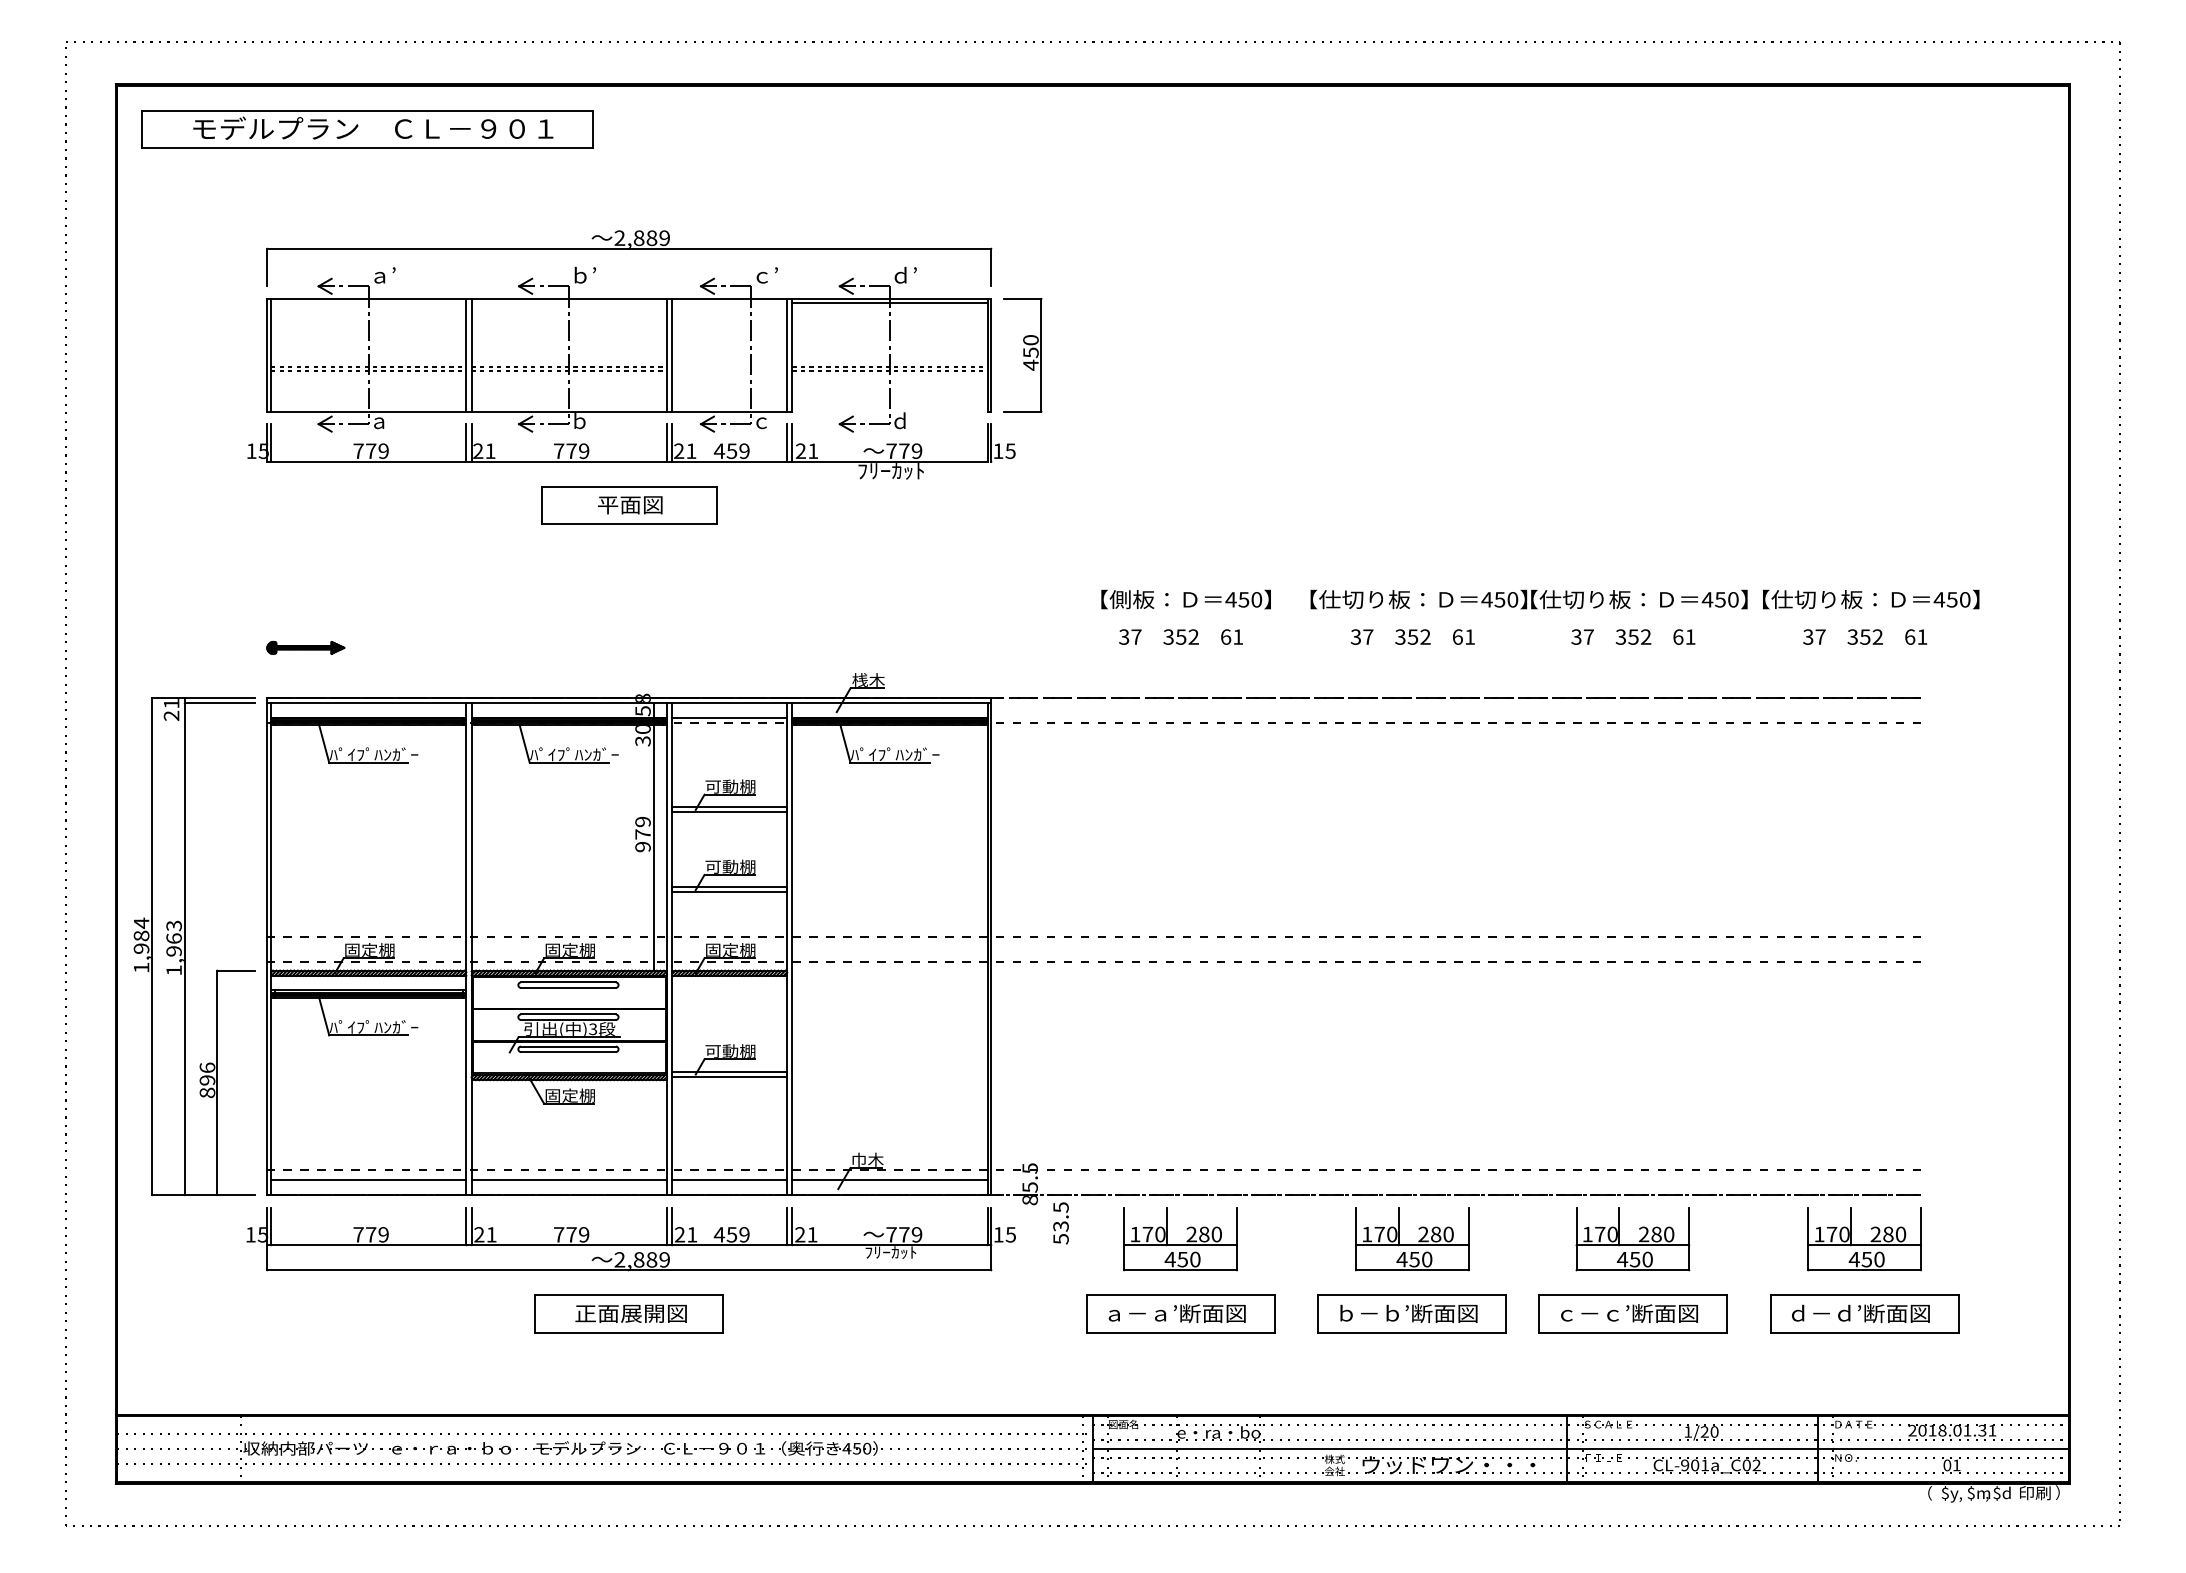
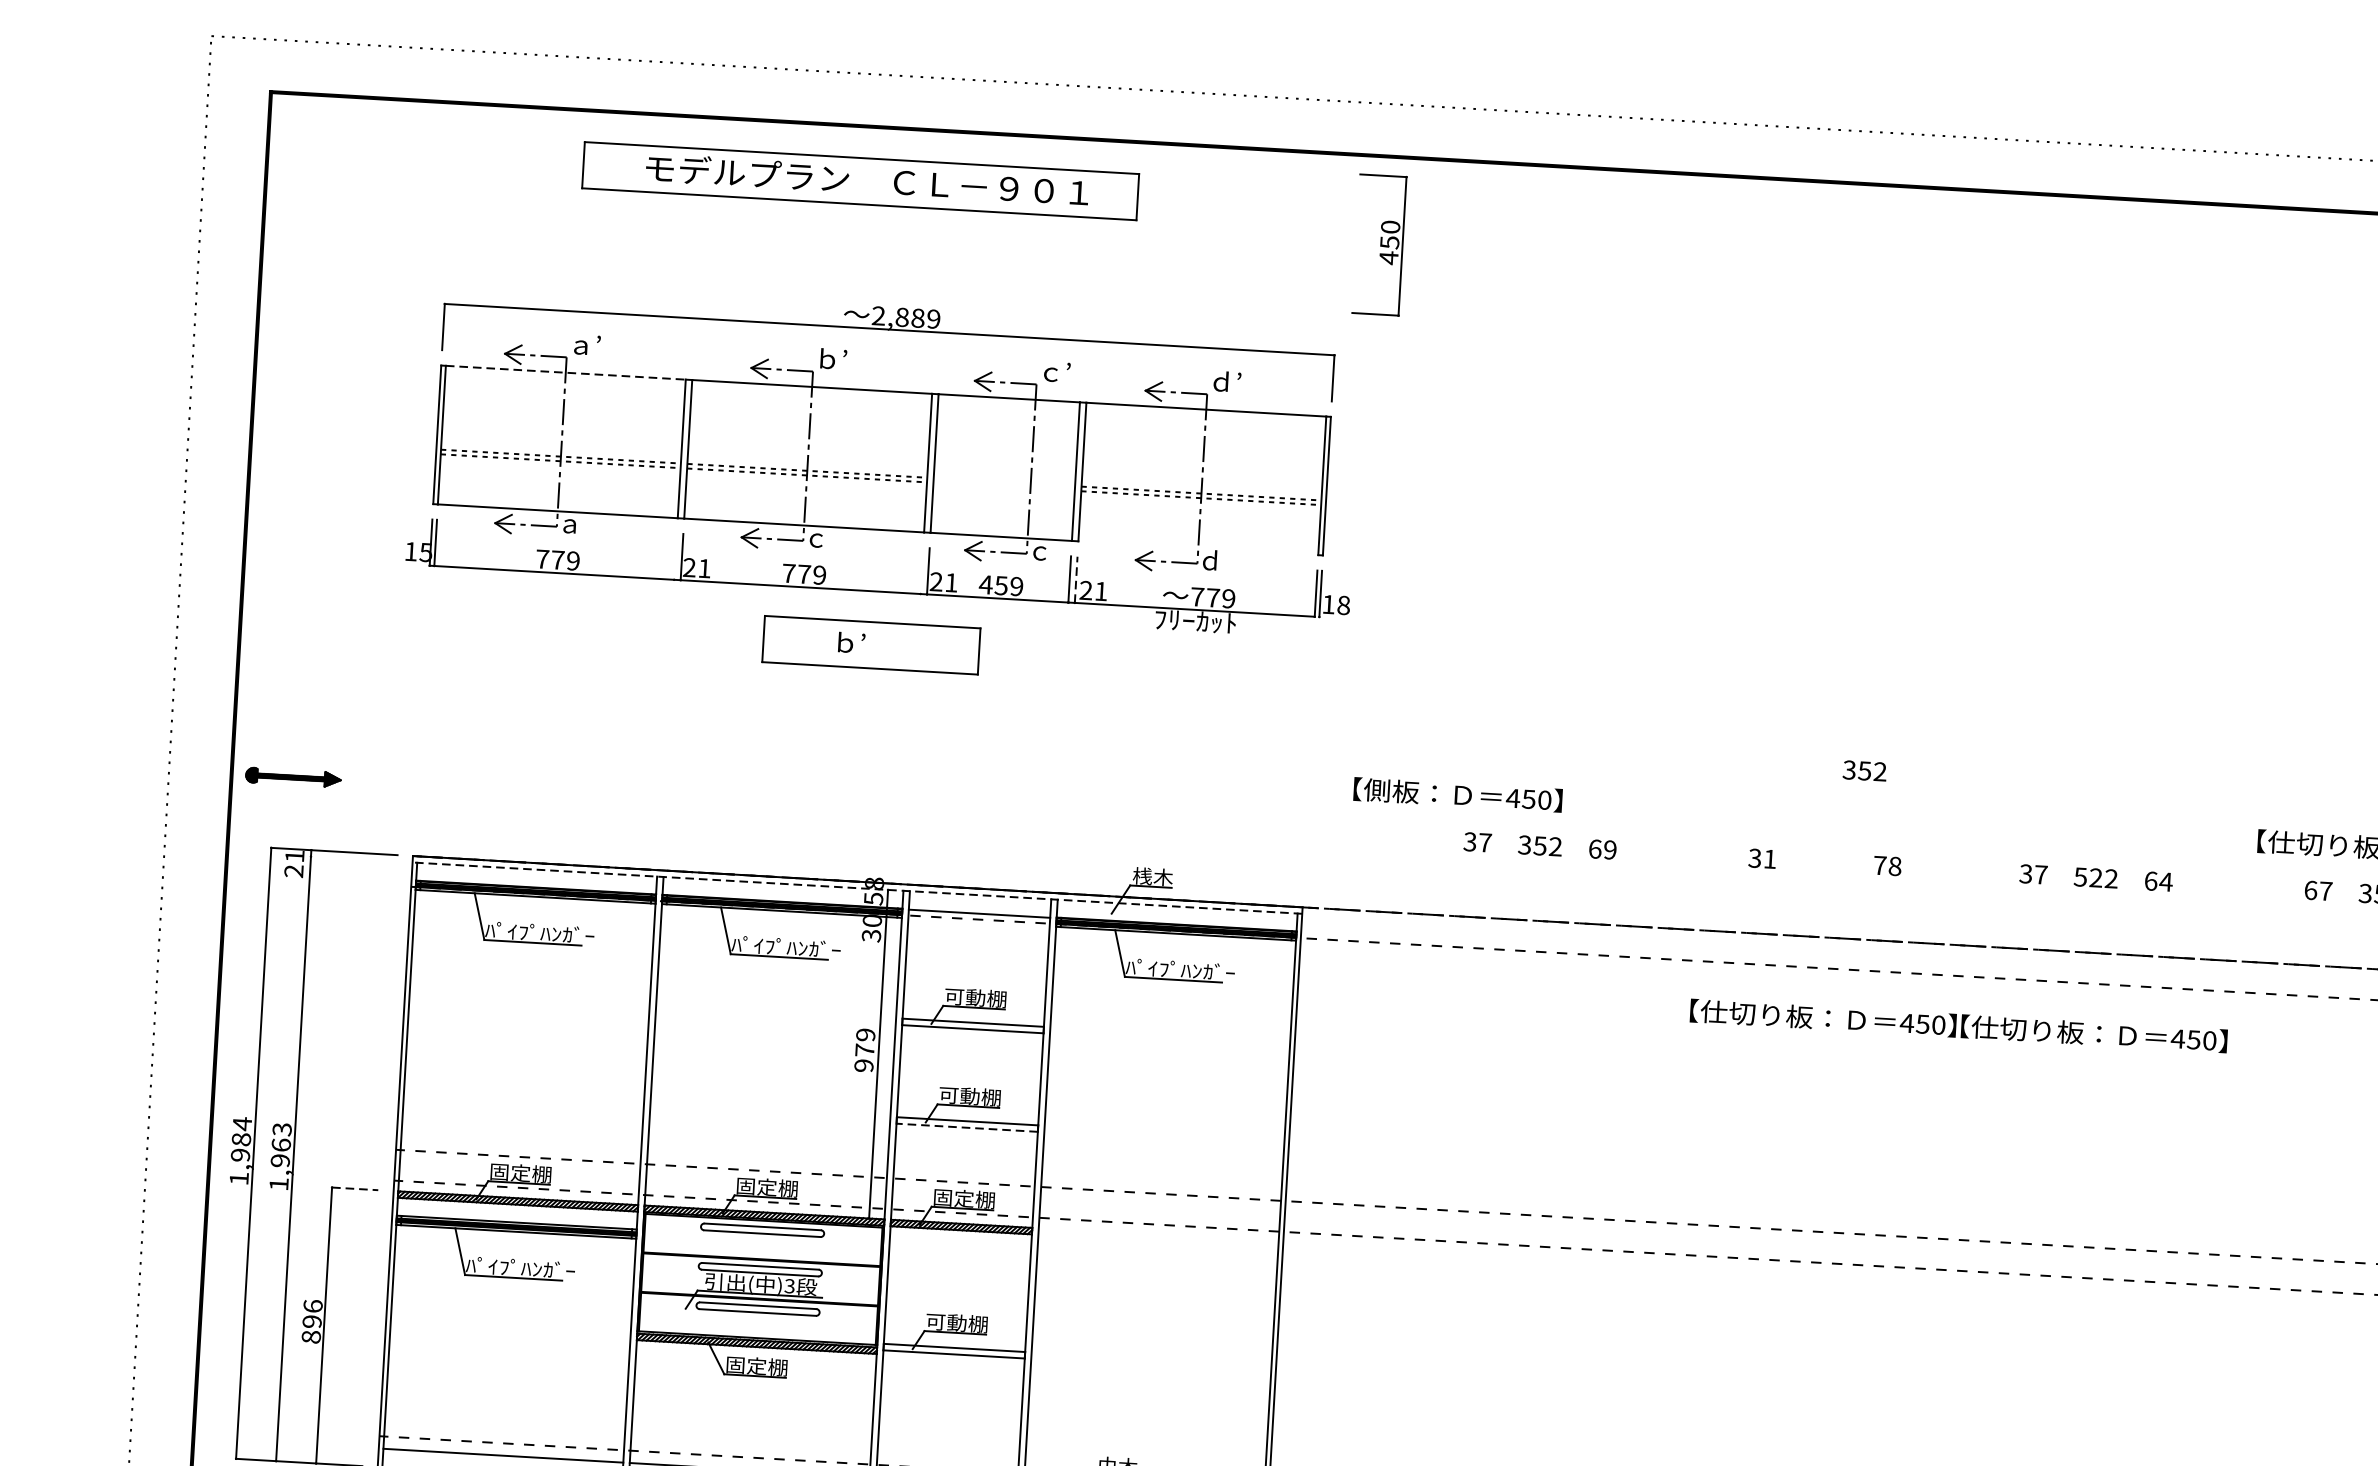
part: (367, 129) -> (860, 180), moved
line: (368, 298) -> (565, 372), solid -> dashed
line: (889, 302) -> (1205, 414), removed
part: (1022, 355) -> (1379, 245), moved
text: (579, 421) -> (816, 538), ｂ -> ｃ
line: (466, 442) -> (675, 556), removed
line: (666, 442) -> (921, 570), removed
line: (792, 442) -> (1076, 579), solid -> dashed
text: (1010, 450) -> (1343, 604), 15 -> 18
text: (630, 505) -> (872, 645), 平面図 -> ｂ’
text: (1185, 599) -> (1457, 794), moved
text: (1528, 599) -> (1958, 1025), moved
text: (1238, 636) -> (1610, 849), 61 -> 69
text: (1368, 636) -> (1770, 858), 37 -> 31
text: (1412, 636) -> (1864, 770), moved
text: (1463, 636) -> (1887, 865), 61 -> 78
text: (1627, 636) -> (2088, 876), 352 -> 522
text: (1690, 636) -> (2166, 881), 61 -> 64
text: (1808, 636) -> (2311, 889), 37 -> 67
part: (305, 647) -> (293, 777), moved
line: (219, 703) -> (353, 859), removed
line: (629, 703) -> (857, 888), solid -> dashed
line: (729, 892) -> (967, 1127), solid -> dashed
line: (236, 970) -> (355, 1188), solid -> dashed

